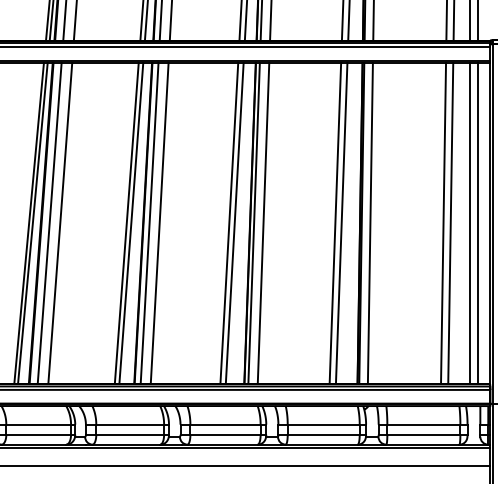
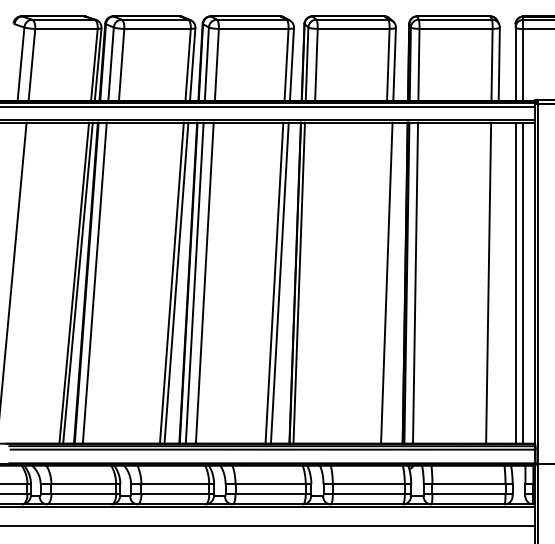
line: (60, 222) -> (105, 282), removed
line: (263, 222) -> (308, 282), removed
line: (335, 222) -> (380, 282), removed
line: (450, 222) -> (495, 282), removed

